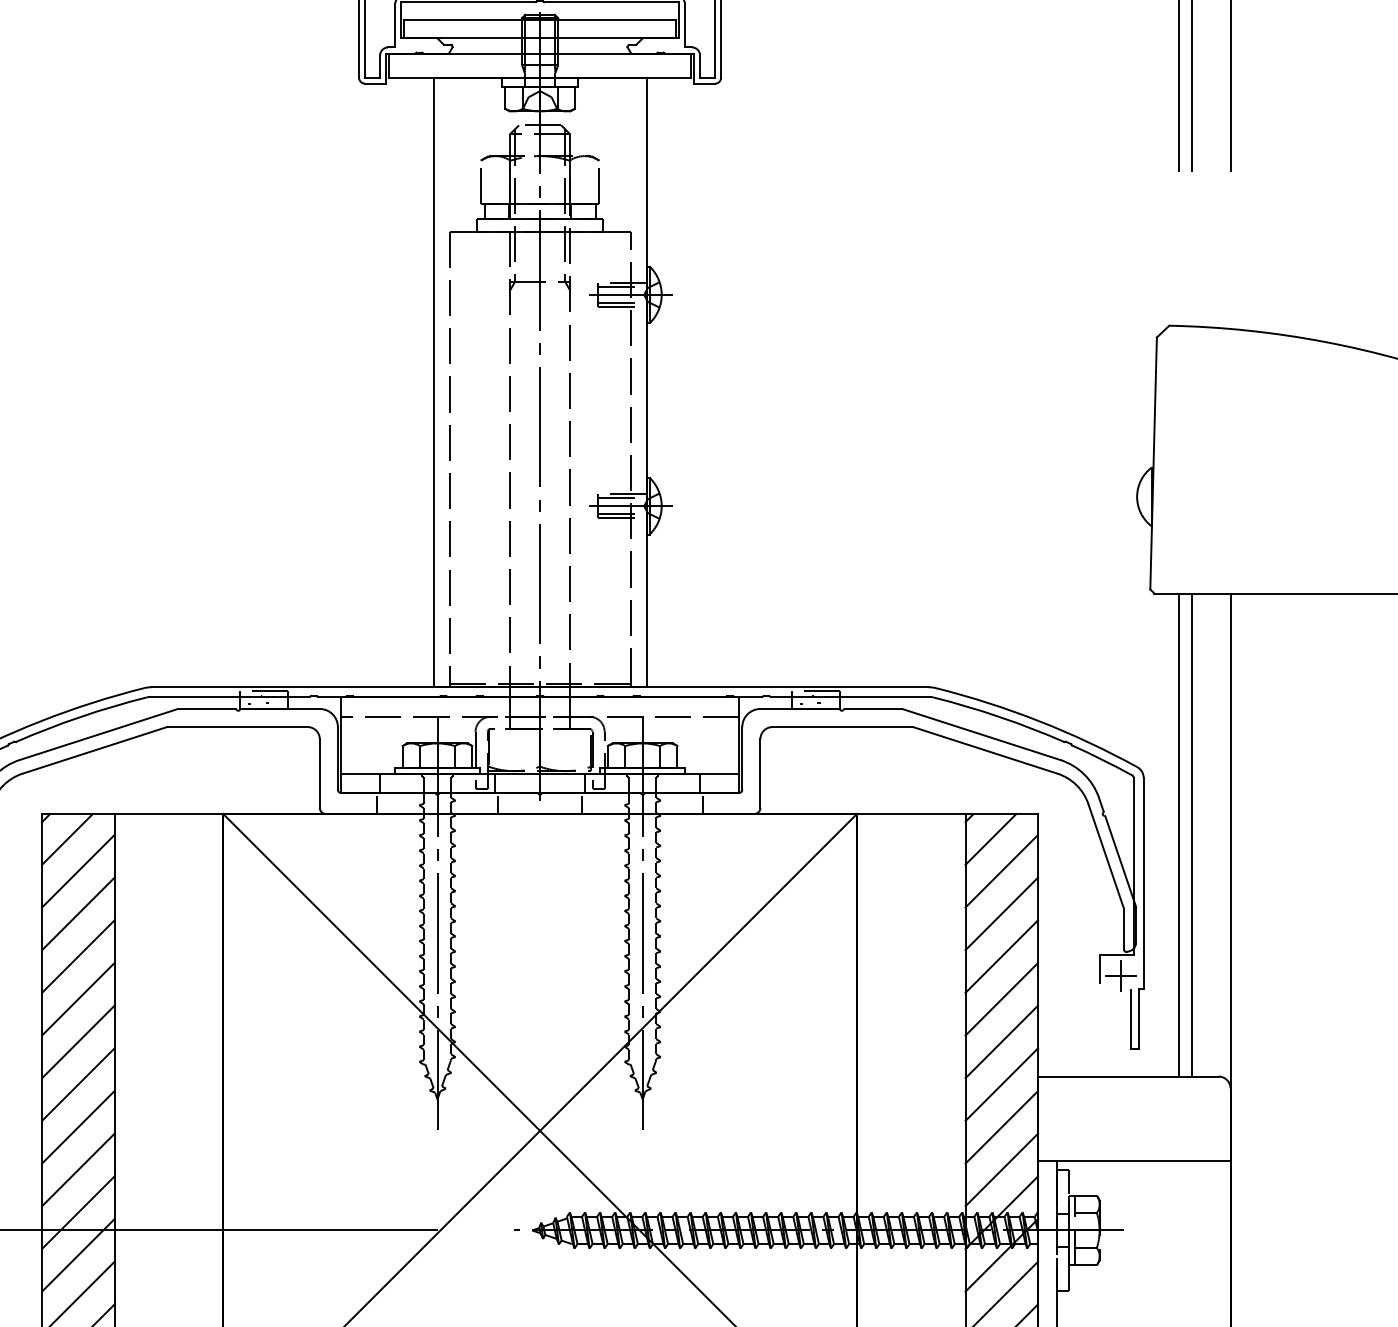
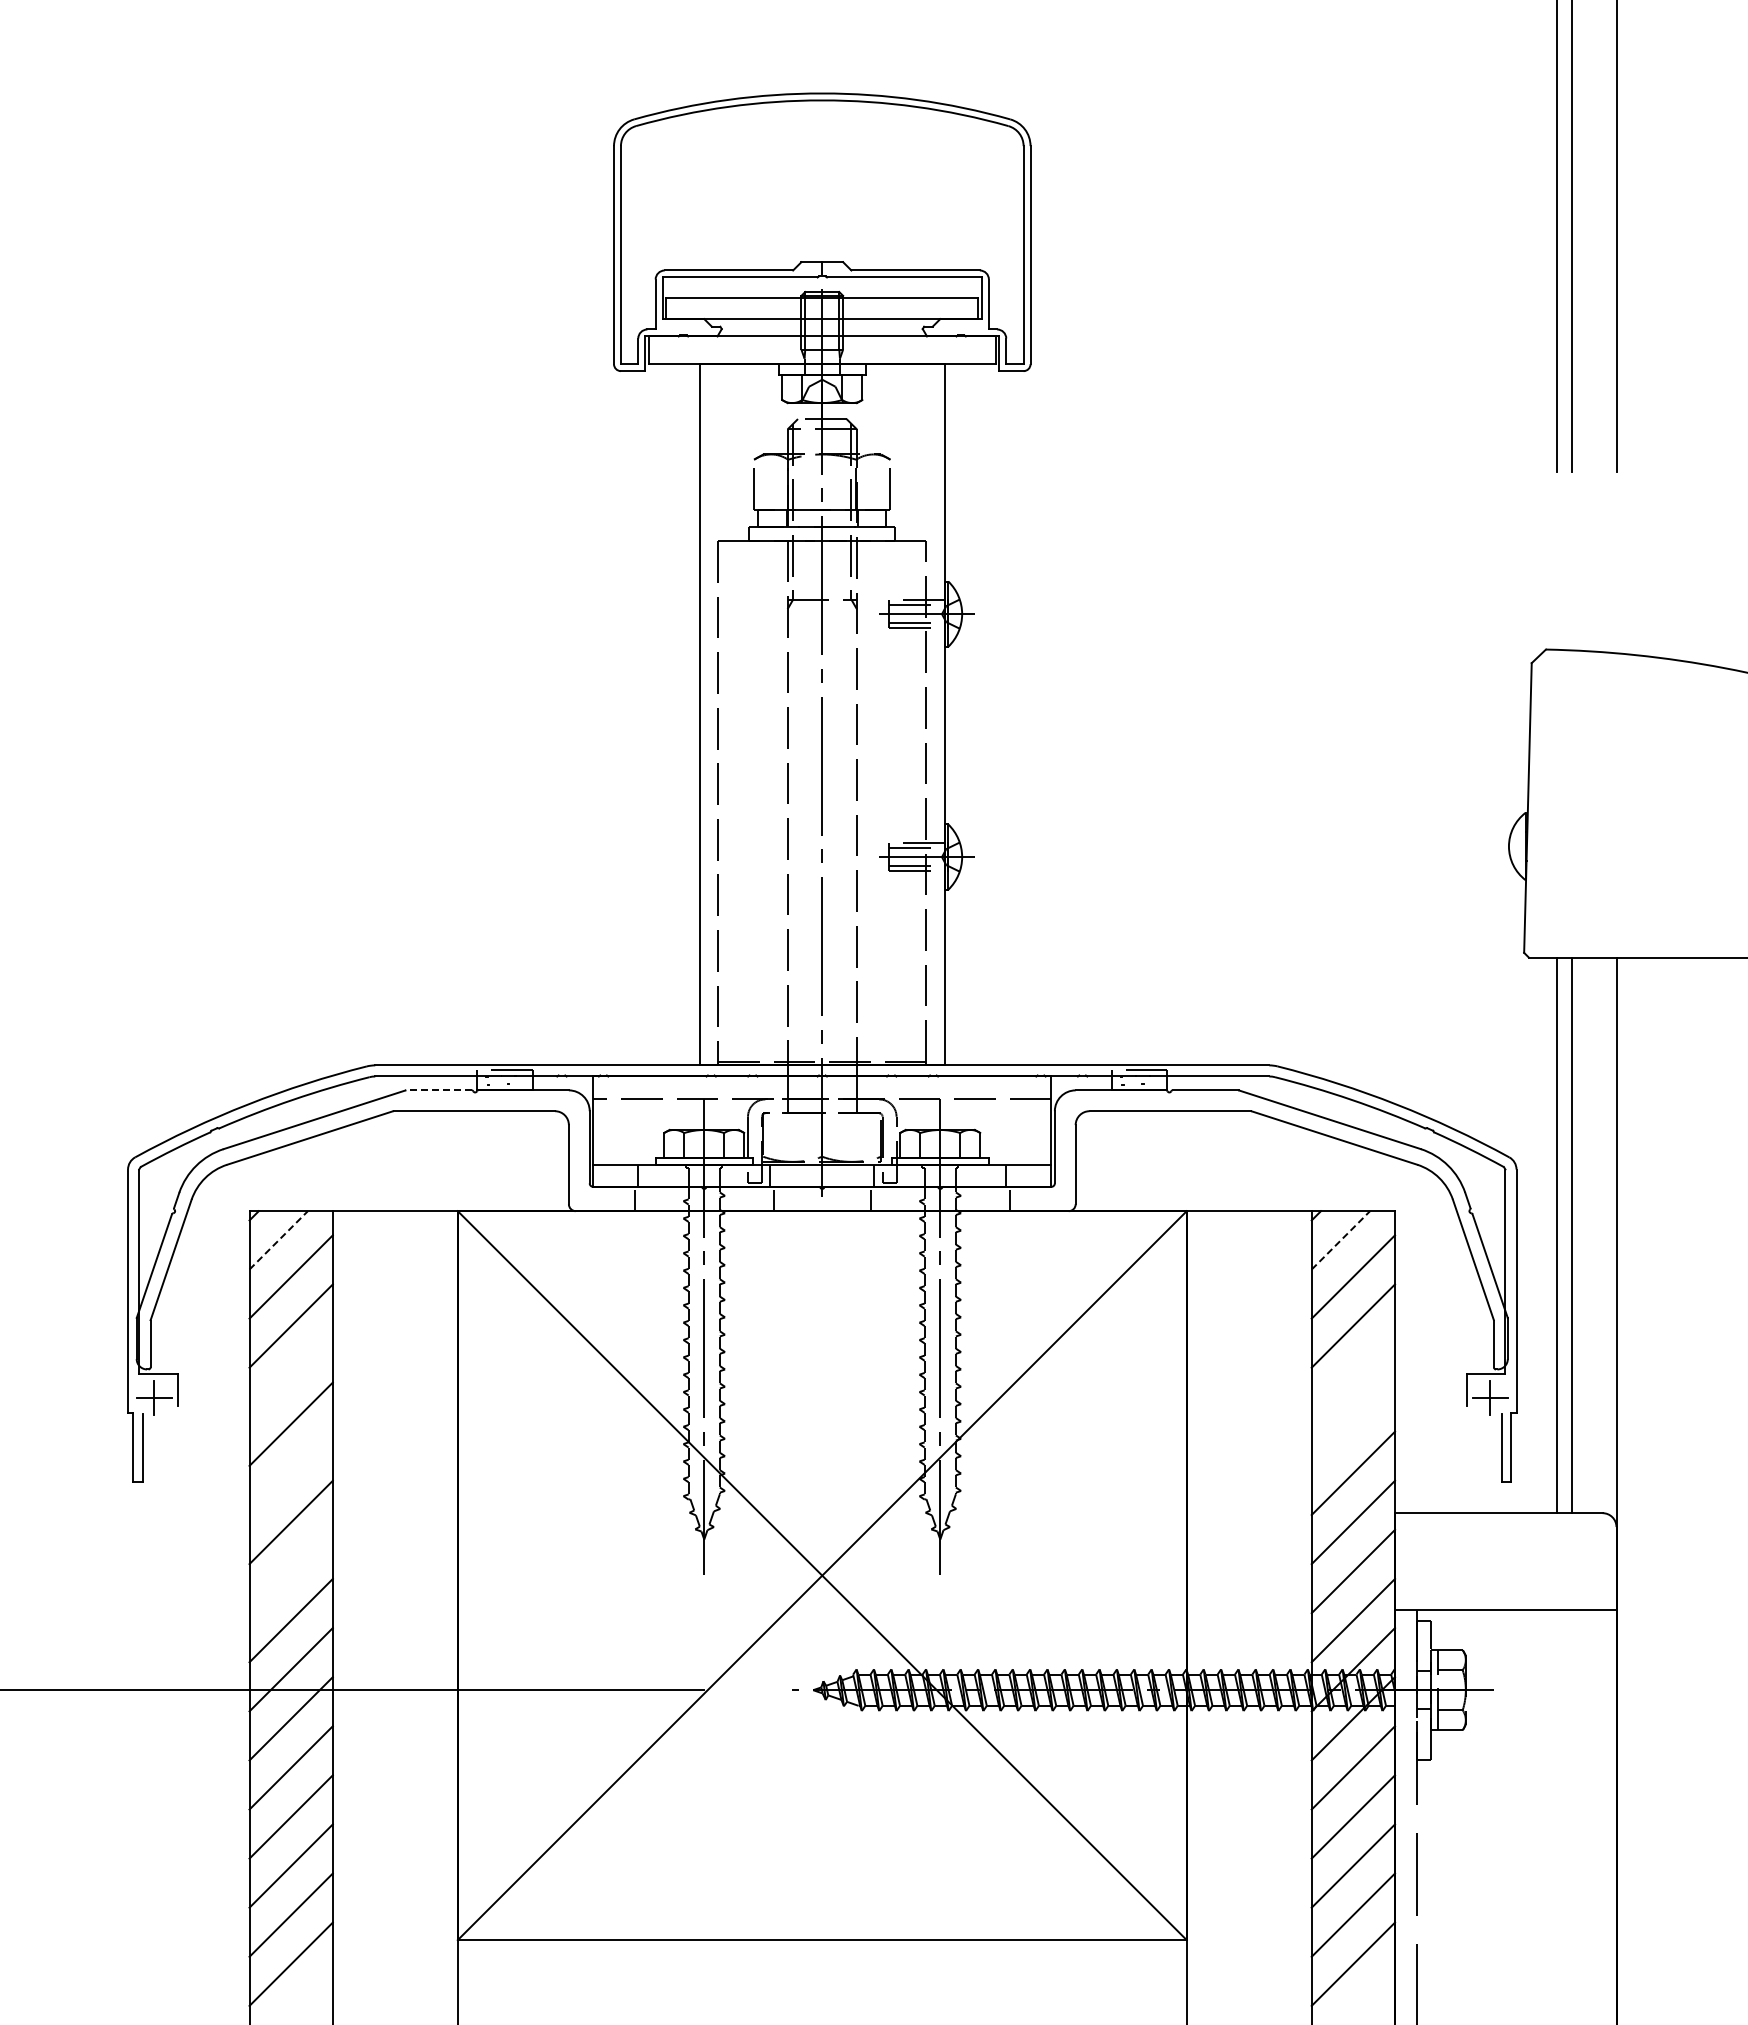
line: (207, 709) -> (439, 1090), solid -> dashed
line: (68, 839) -> (279, 1240), solid -> dashed
line: (991, 839) -> (1341, 1240), solid -> dashed
line: (77, 955) -> (290, 1374), removed
line: (1001, 955) -> (1353, 1374), removed
line: (1001, 998) -> (1353, 1423), removed
line: (77, 1042) -> (290, 1473), removed
line: (77, 1127) -> (290, 1571), removed

